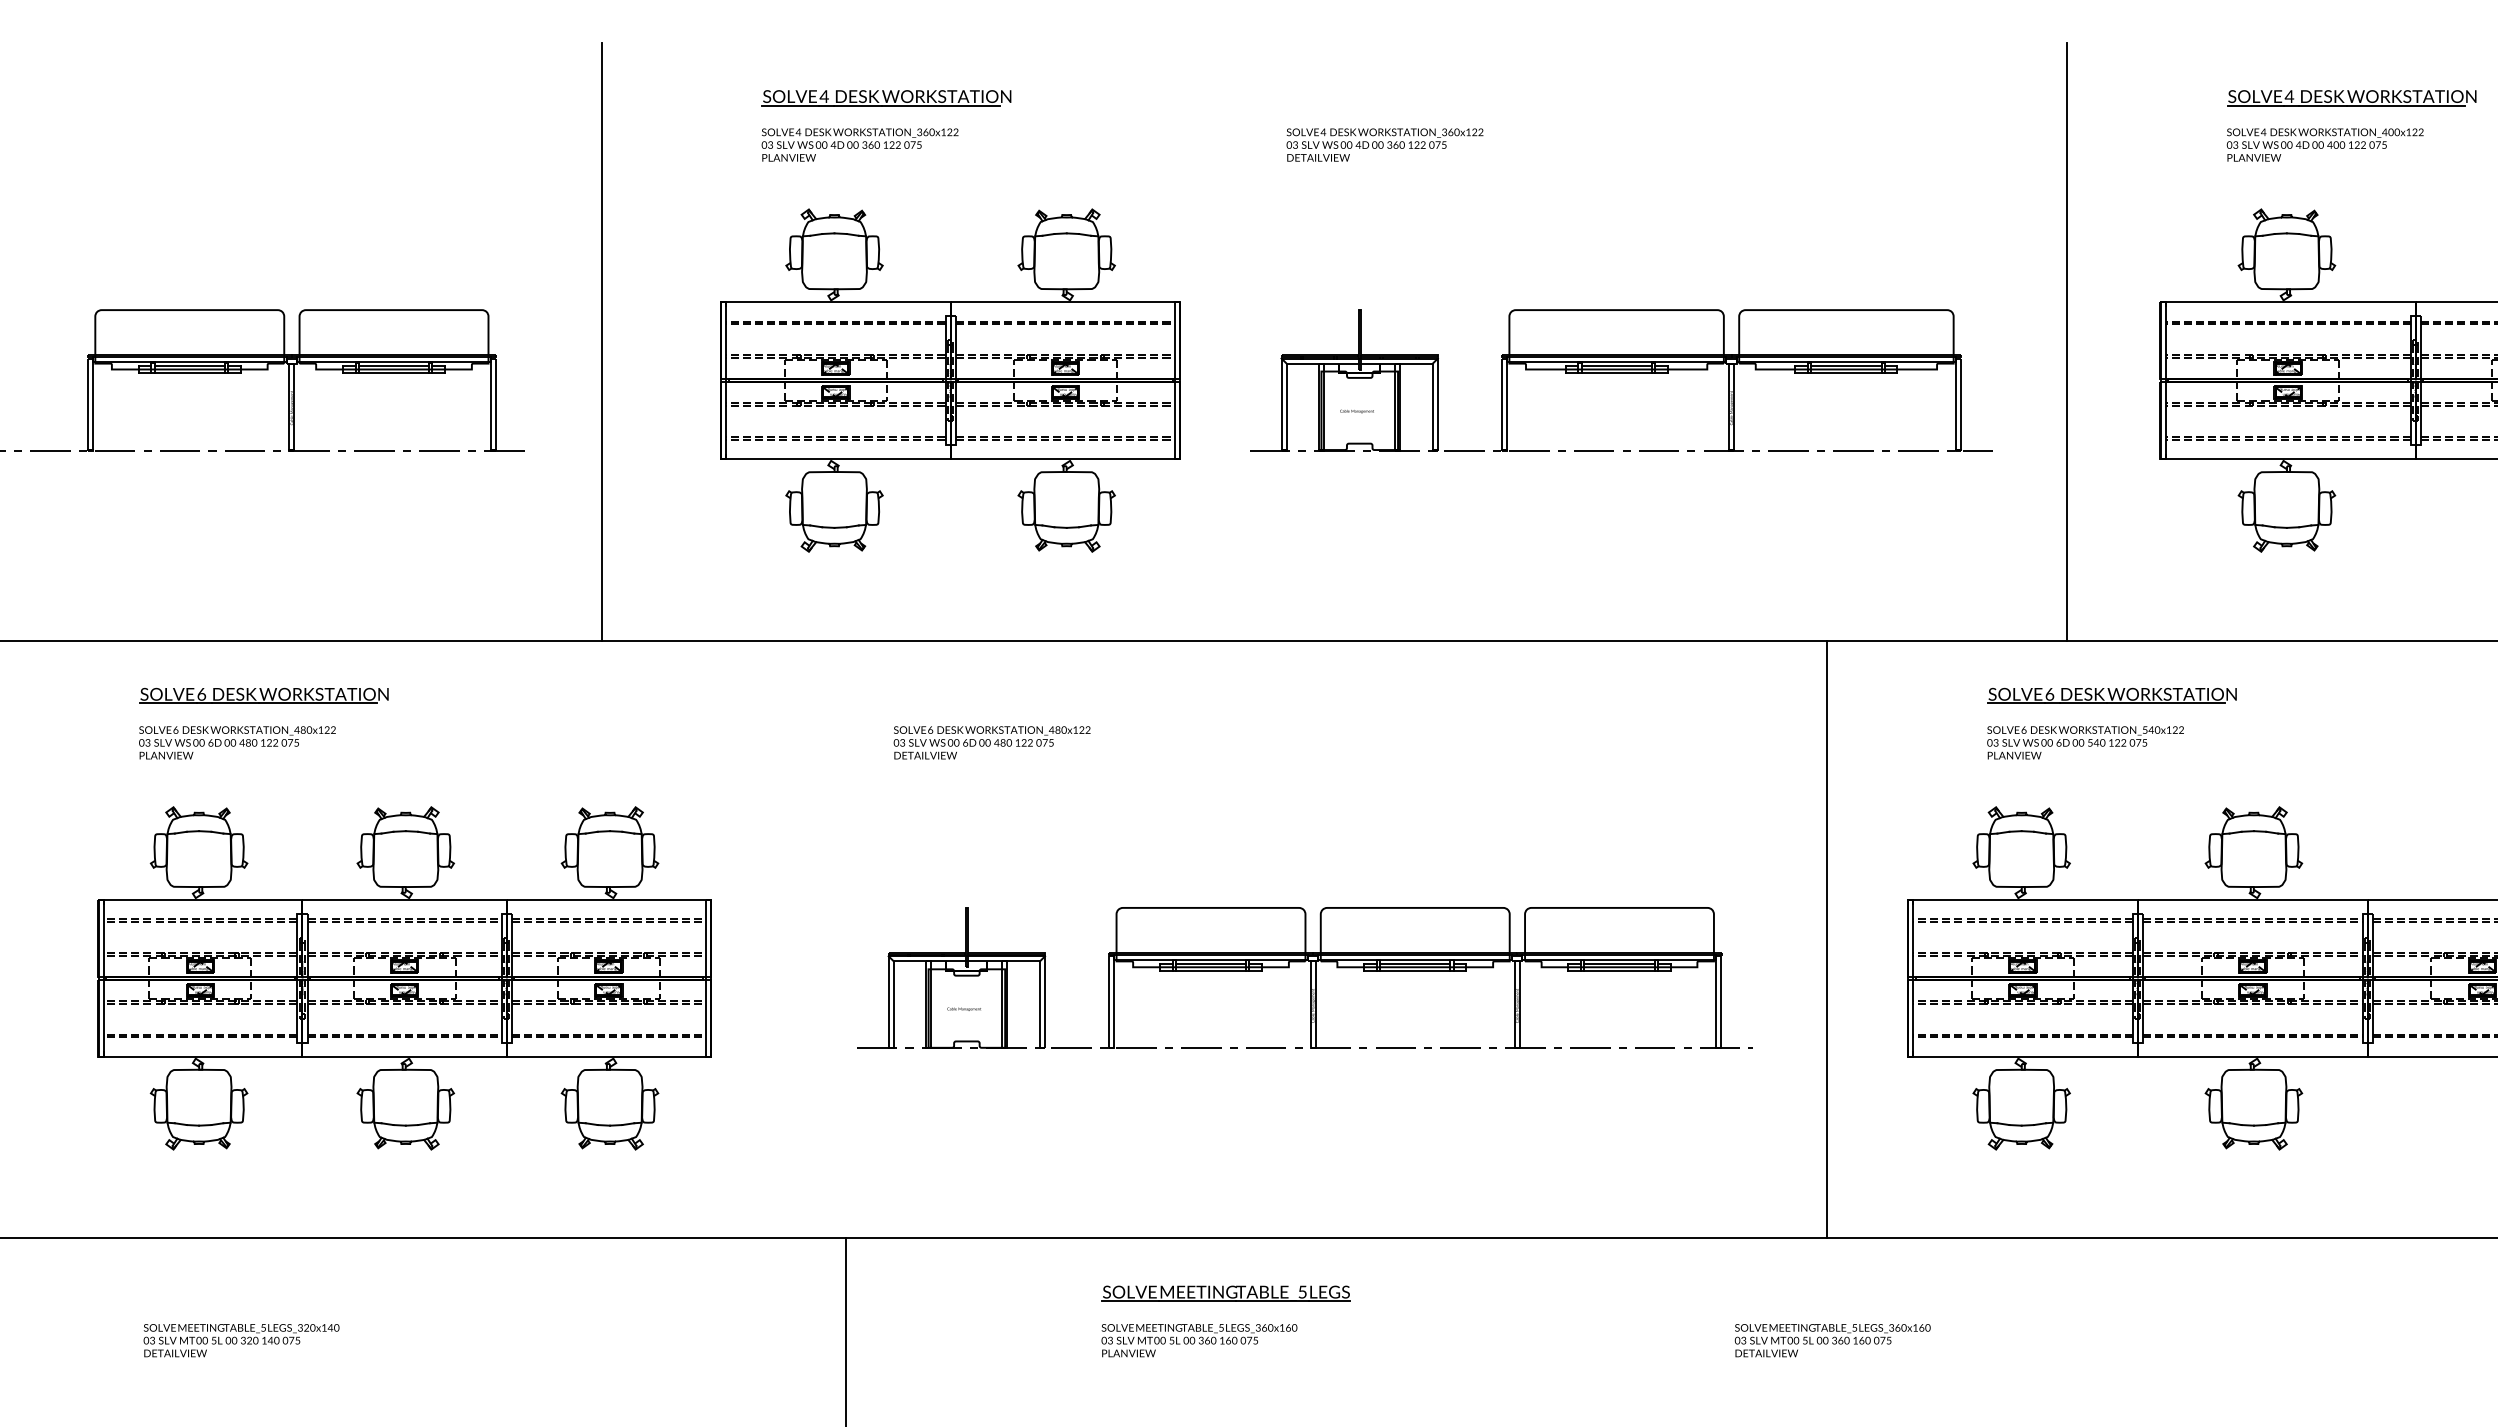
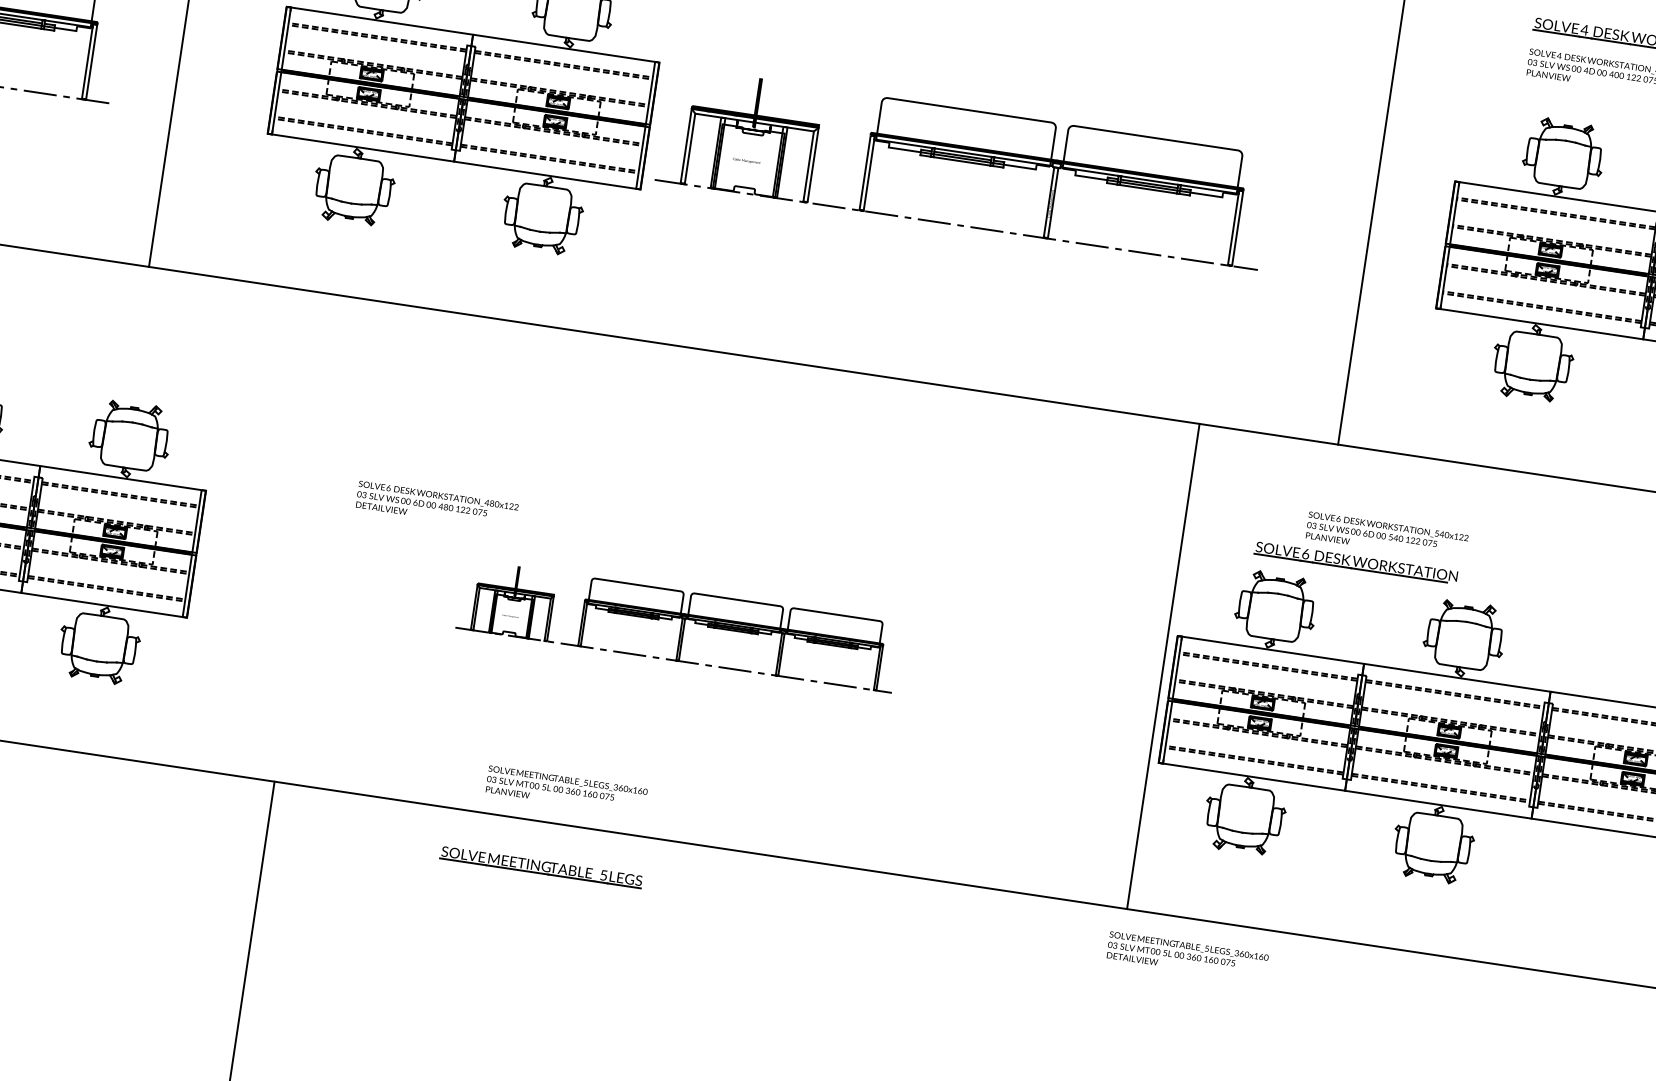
part: (1621, 373) -> (965, 162), moved
part: (2111, 695) -> (1355, 562), moved
text: (991, 742) -> (436, 505), moved
text: (2085, 742) -> (1387, 536), moved
line: (1827, 939) -> (1163, 666), moved
part: (1304, 977) -> (678, 625), size x0.6
part: (1225, 1293) -> (541, 867), moved
text: (1199, 1340) -> (566, 790), moved
text: (1832, 1340) -> (1187, 956), moved

